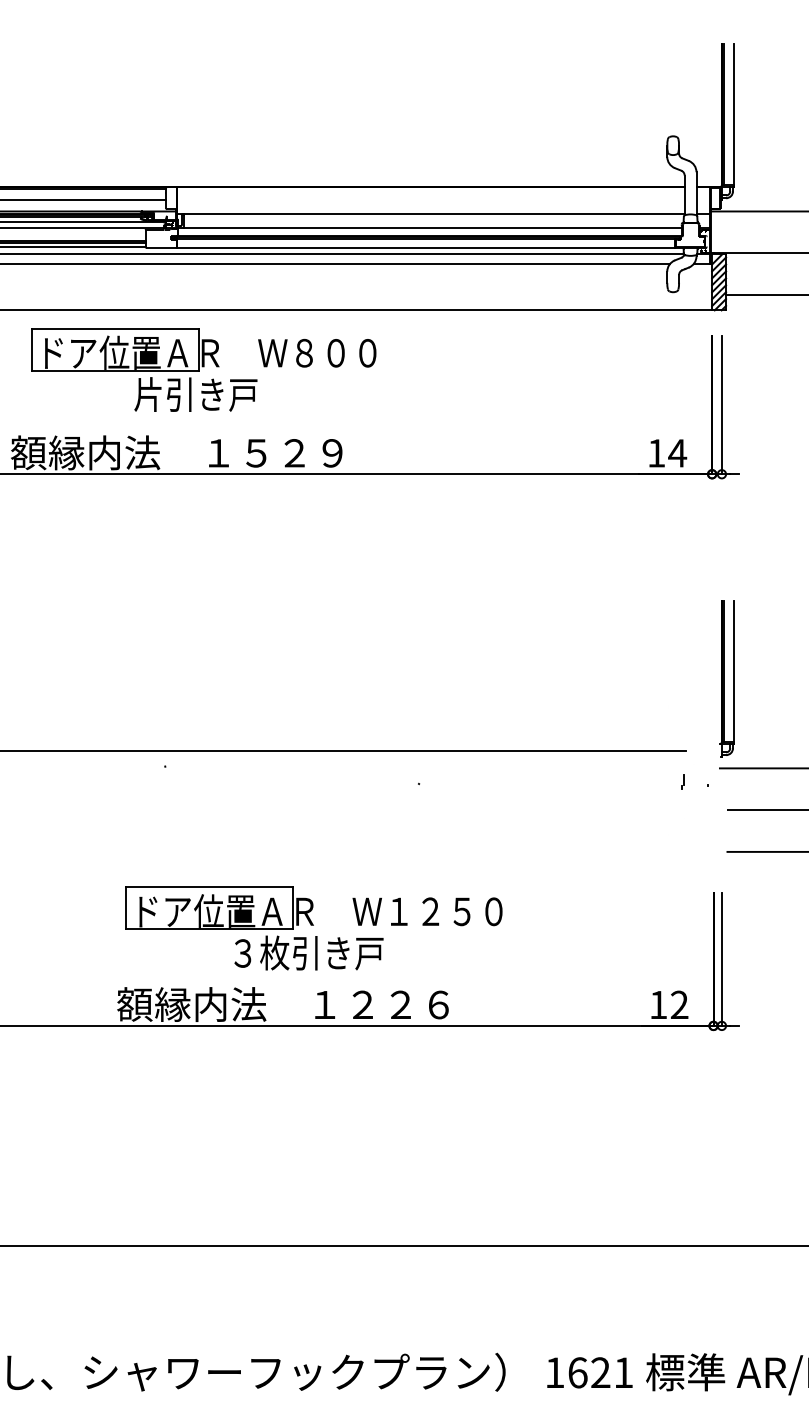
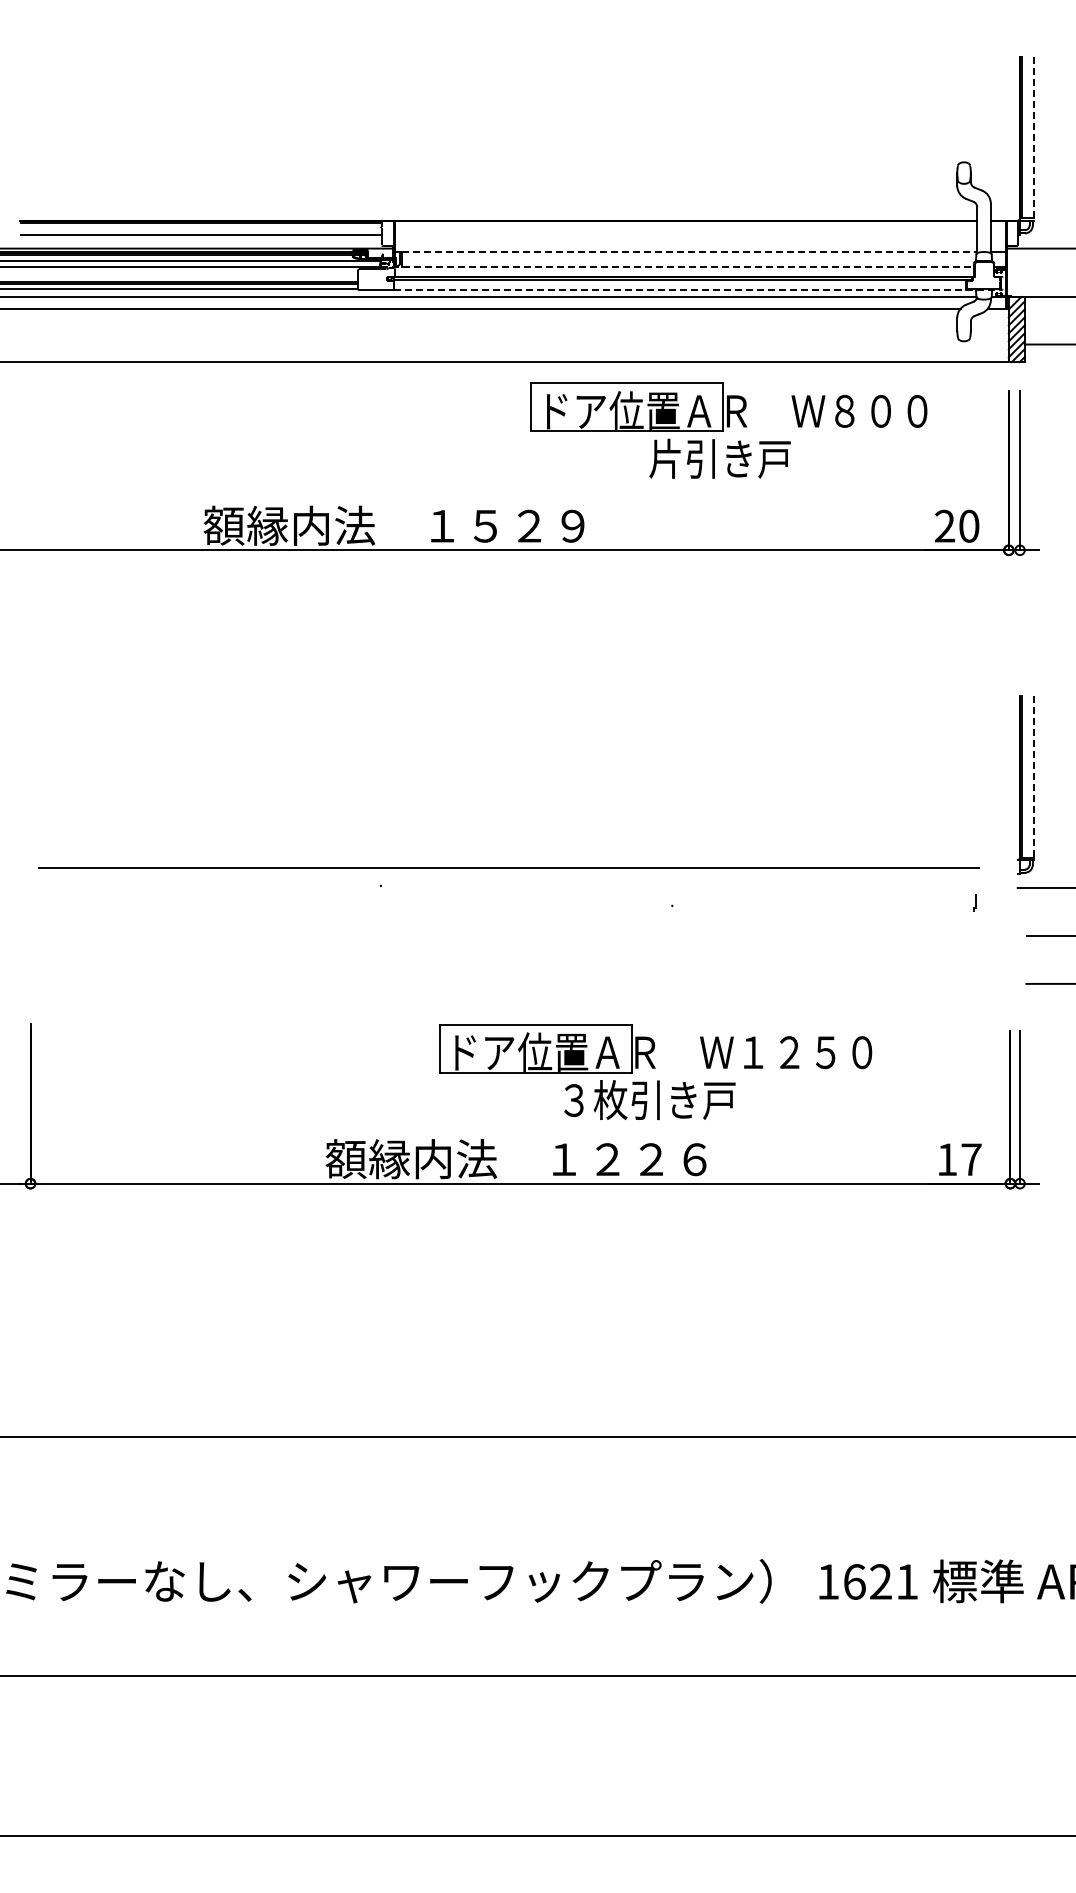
line: (734, 115) -> (1034, 138), solid -> dashed
line: (434, 213) -> (689, 251), solid -> dashed
line: (423, 227) -> (677, 267), solid -> dashed
line: (441, 247) -> (698, 290), solid -> dashed
part: (203, 369) -> (728, 430), moved
text: (667, 452) -> (957, 525), 14 -> 20
line: (734, 673) -> (1034, 778), solid -> dashed
part: (313, 928) -> (655, 1071), moved
text: (679, 1004) -> (971, 1159), 12 -> 17

